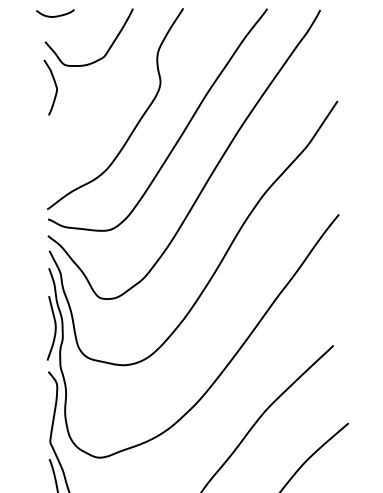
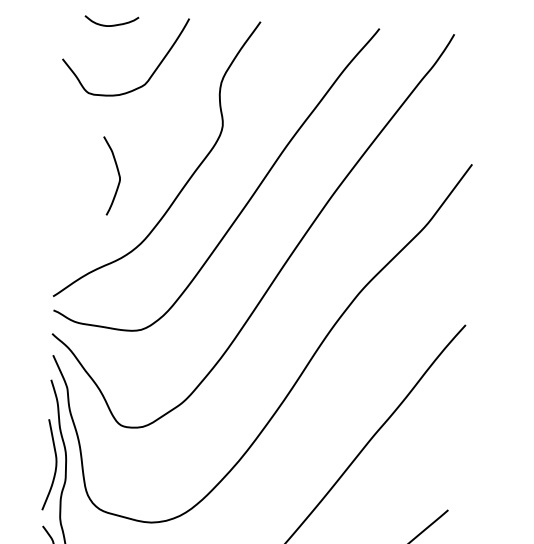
curve: (55, 15) -> (111, 24), moved
curve: (54, 84) -> (116, 172), moved

